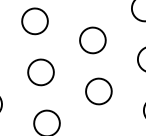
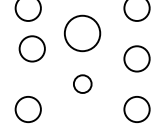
circle: (92, 40) -> (82, 33), size x1.4
circle: (40, 72) -> (31, 48), moved
circle: (98, 90) -> (82, 83), size x0.7

